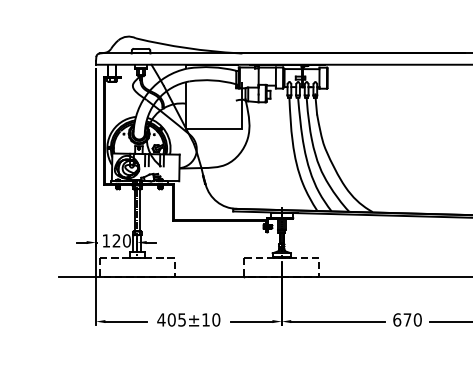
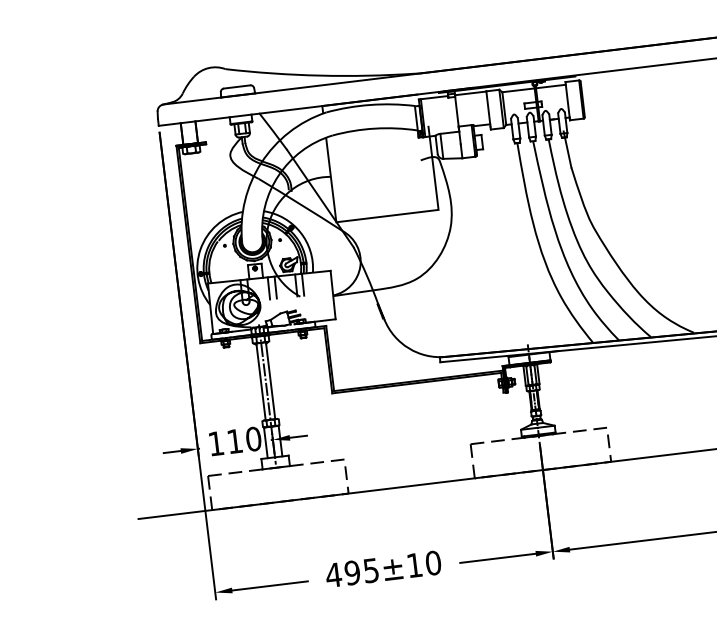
text: (116, 240) -> (234, 440), 120 -> 110
text: (171, 319) -> (351, 572), 405±10 -> 495±10

